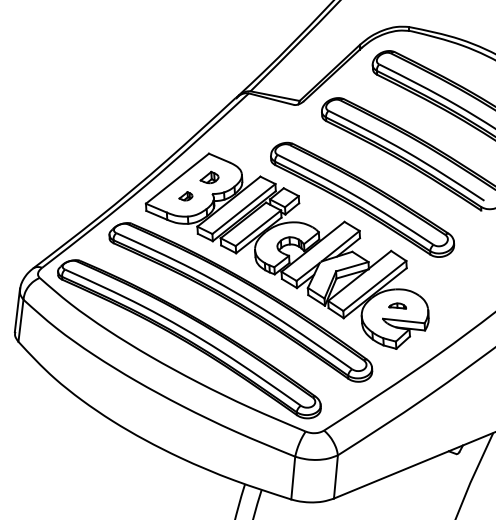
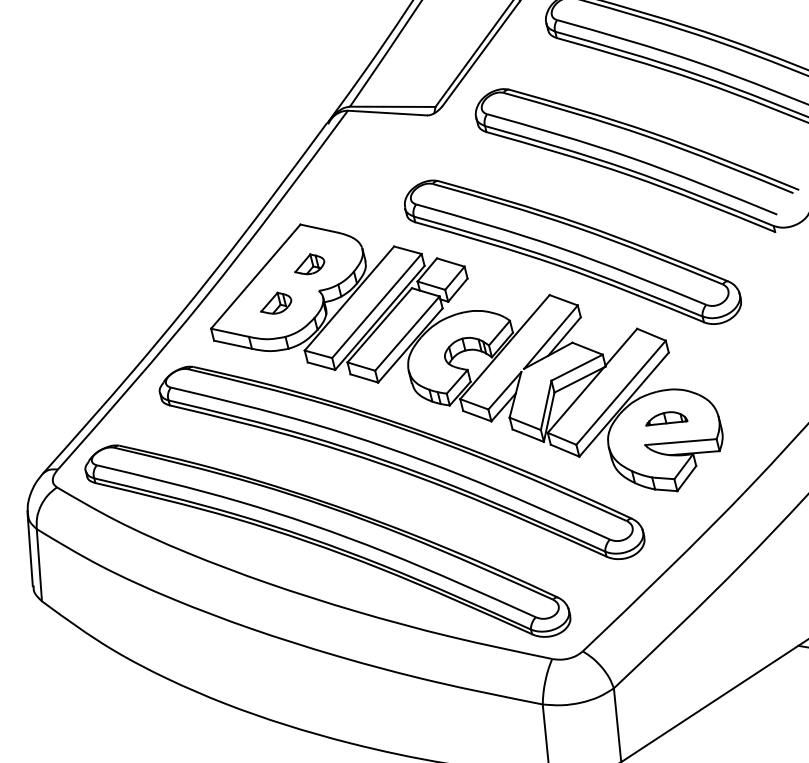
part: (185, 196) -> (274, 303), size x1.43
part: (397, 305) -> (665, 418), size x1.43

